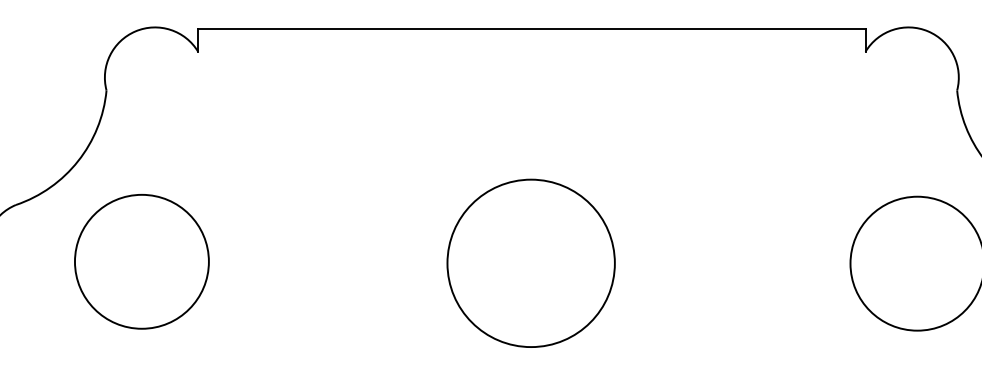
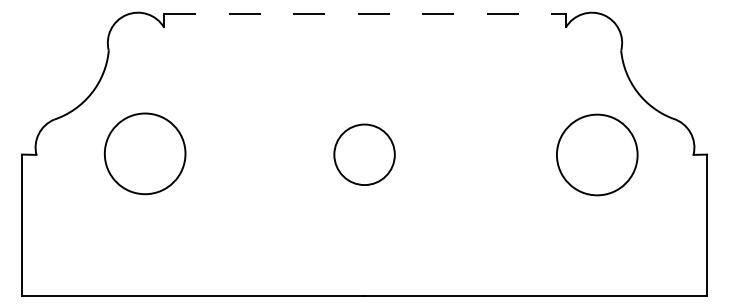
line: (532, 28) -> (365, 13), solid -> dashed
circle: (140, 261) -> (144, 153), moved
circle: (531, 262) -> (364, 154), size x0.6

